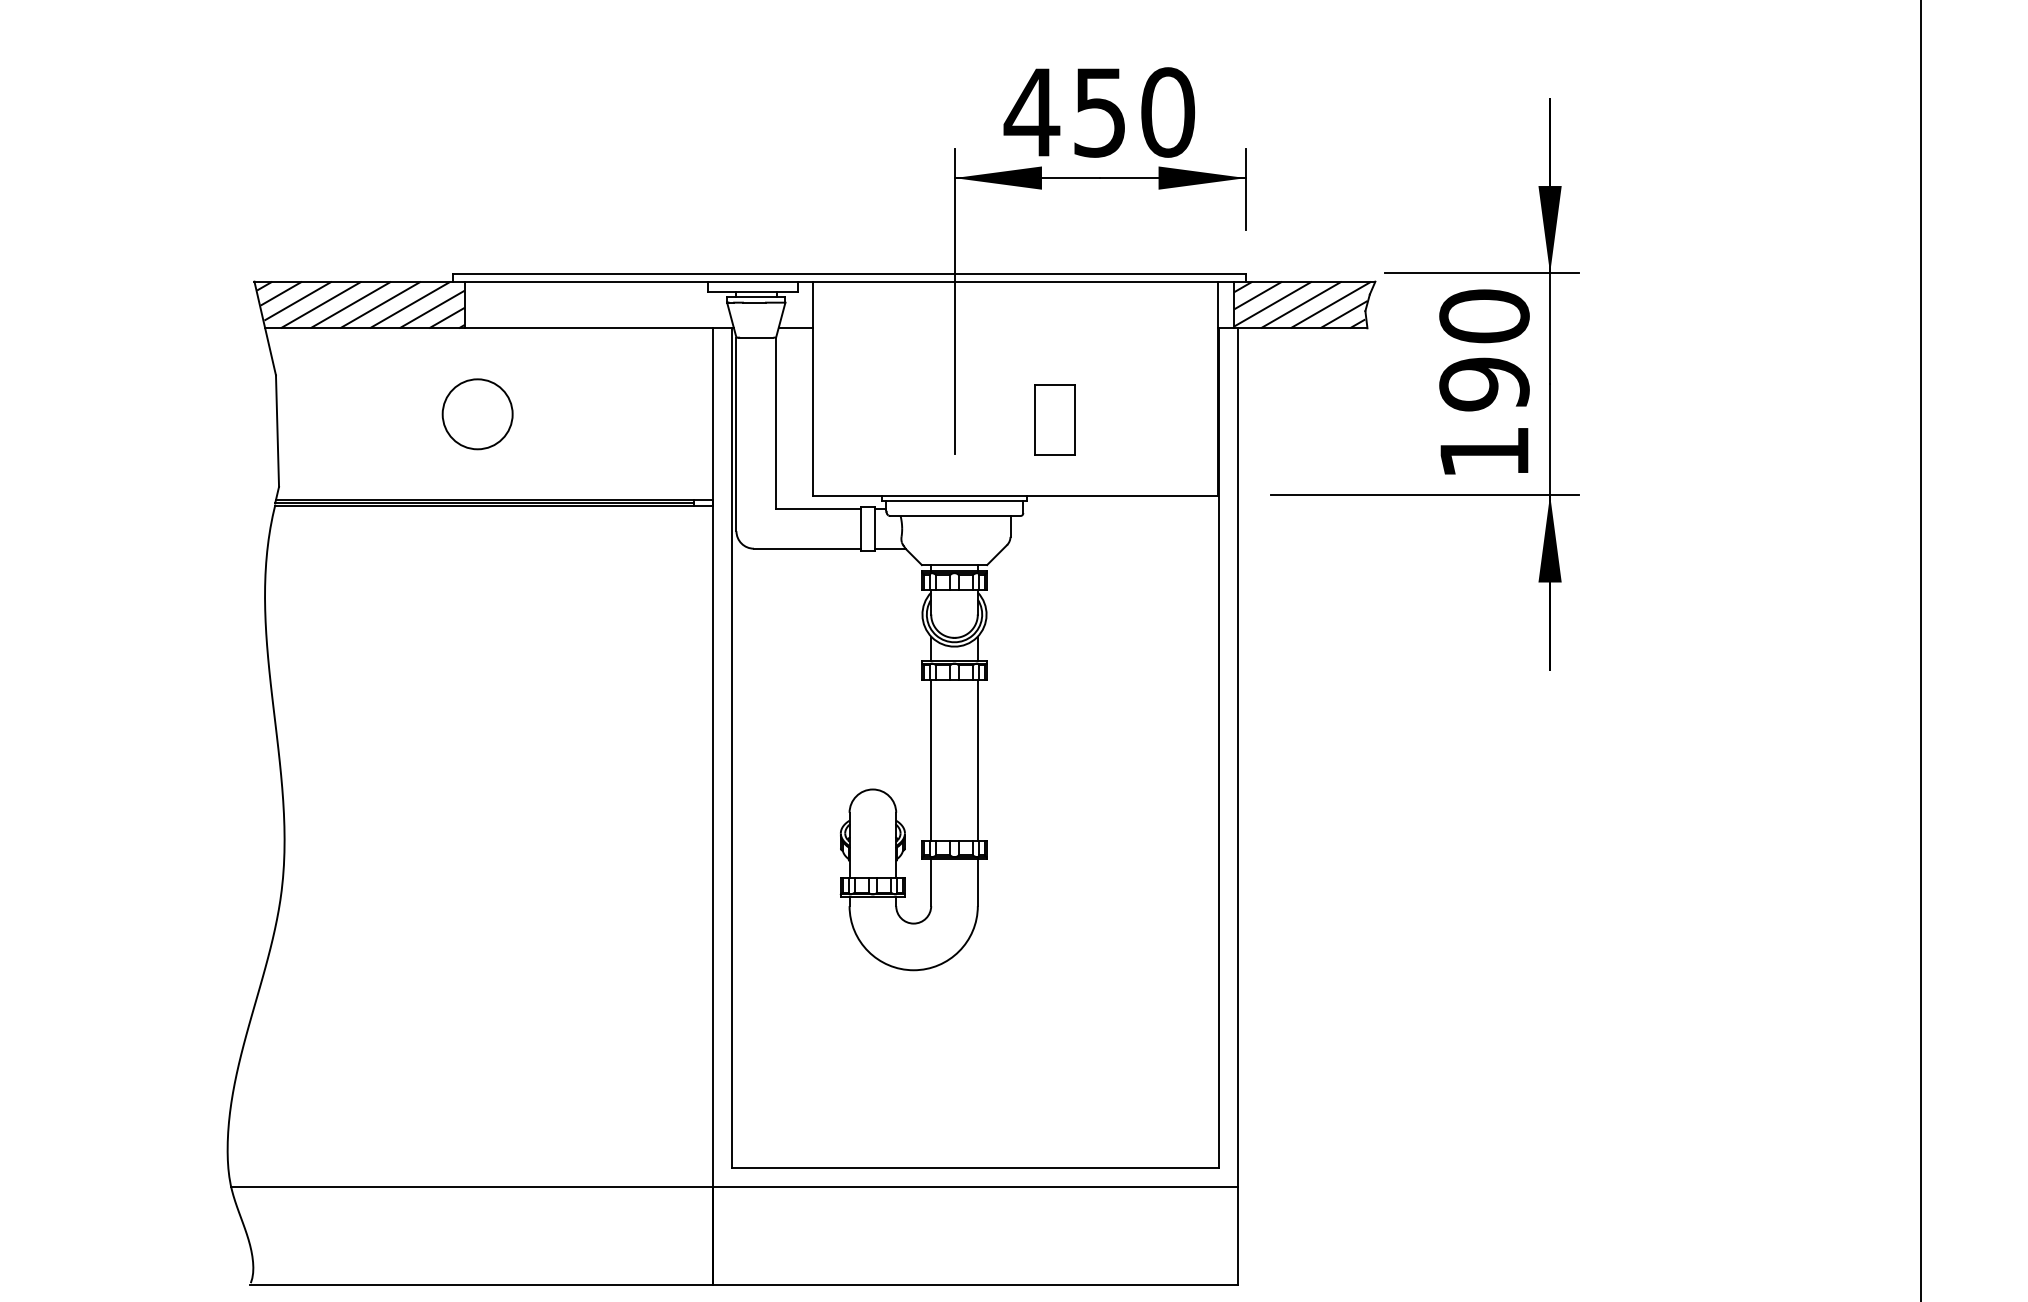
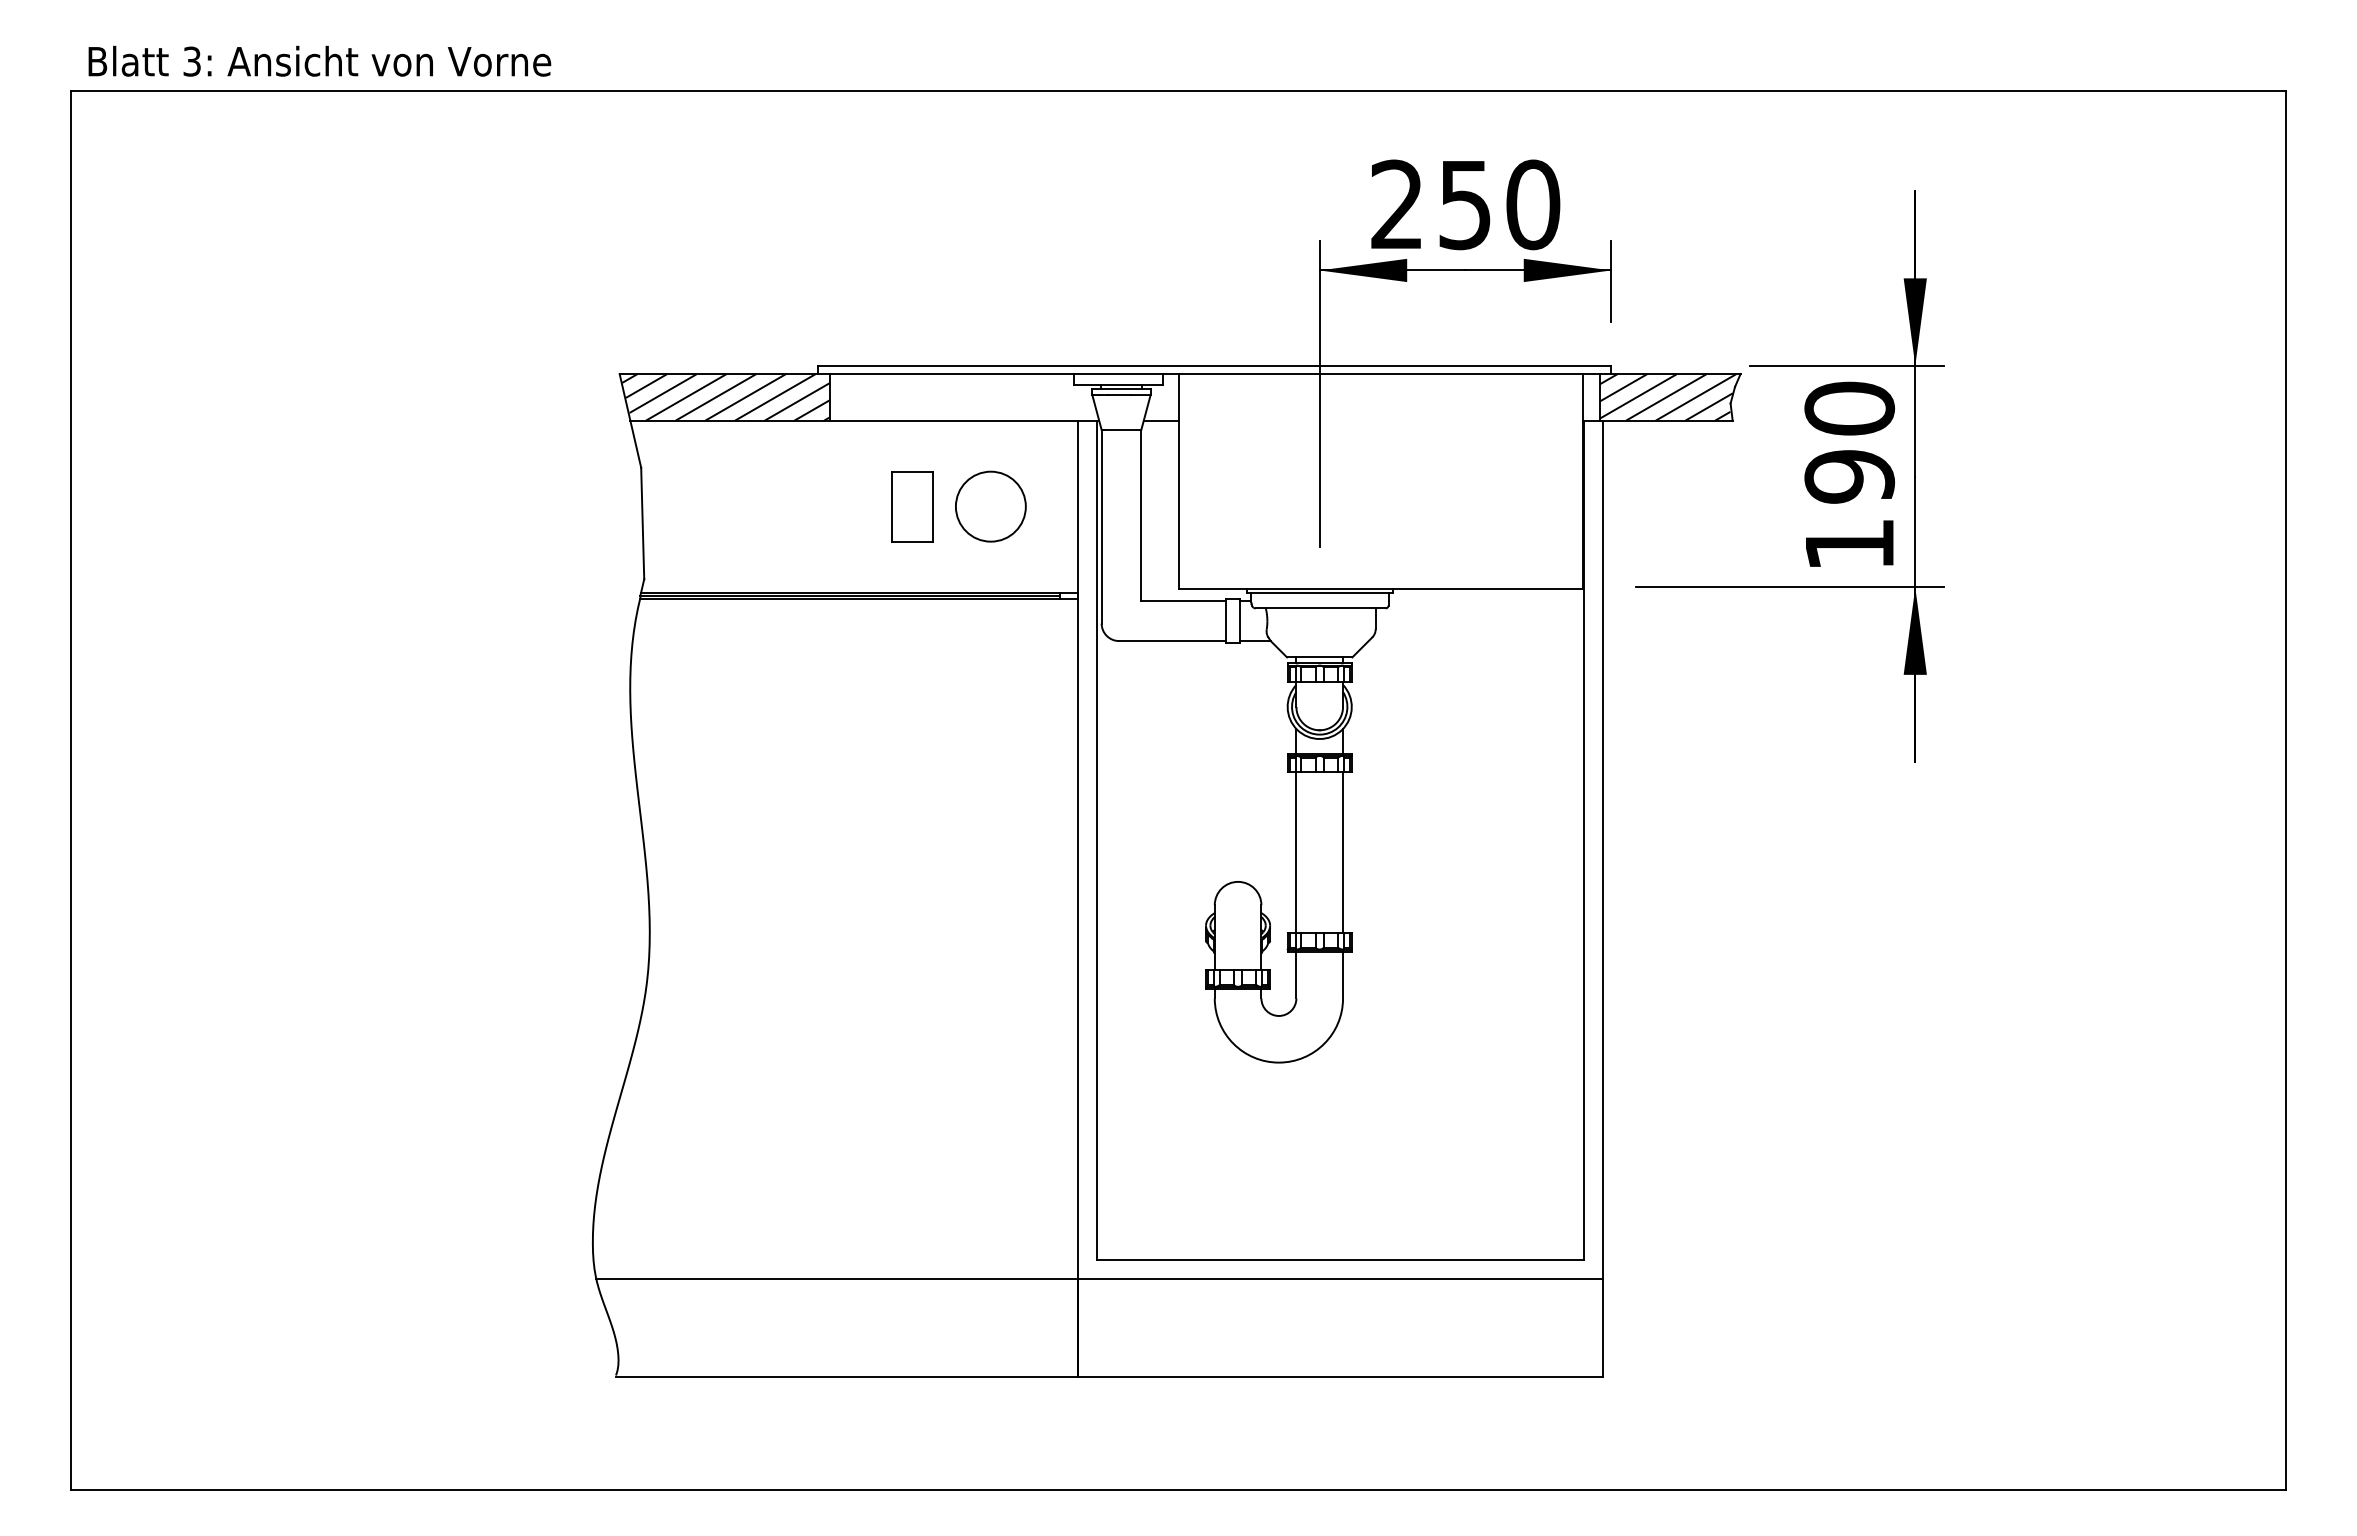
text: (1031, 111) -> (1396, 203), 450 -> 250
circle: (477, 414) -> (990, 506), moved
part: (1055, 420) -> (912, 506), moved

